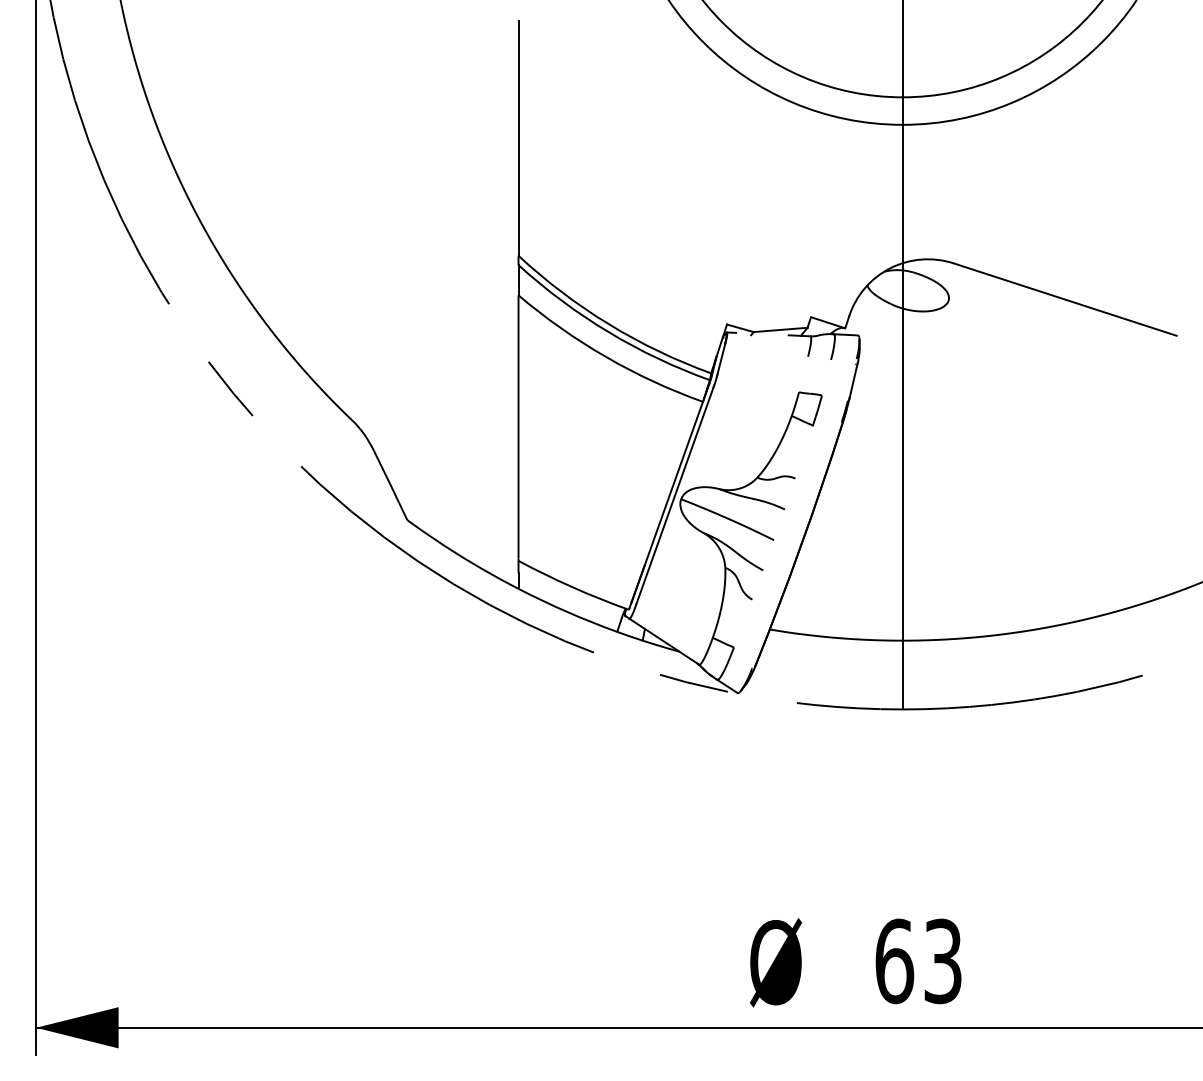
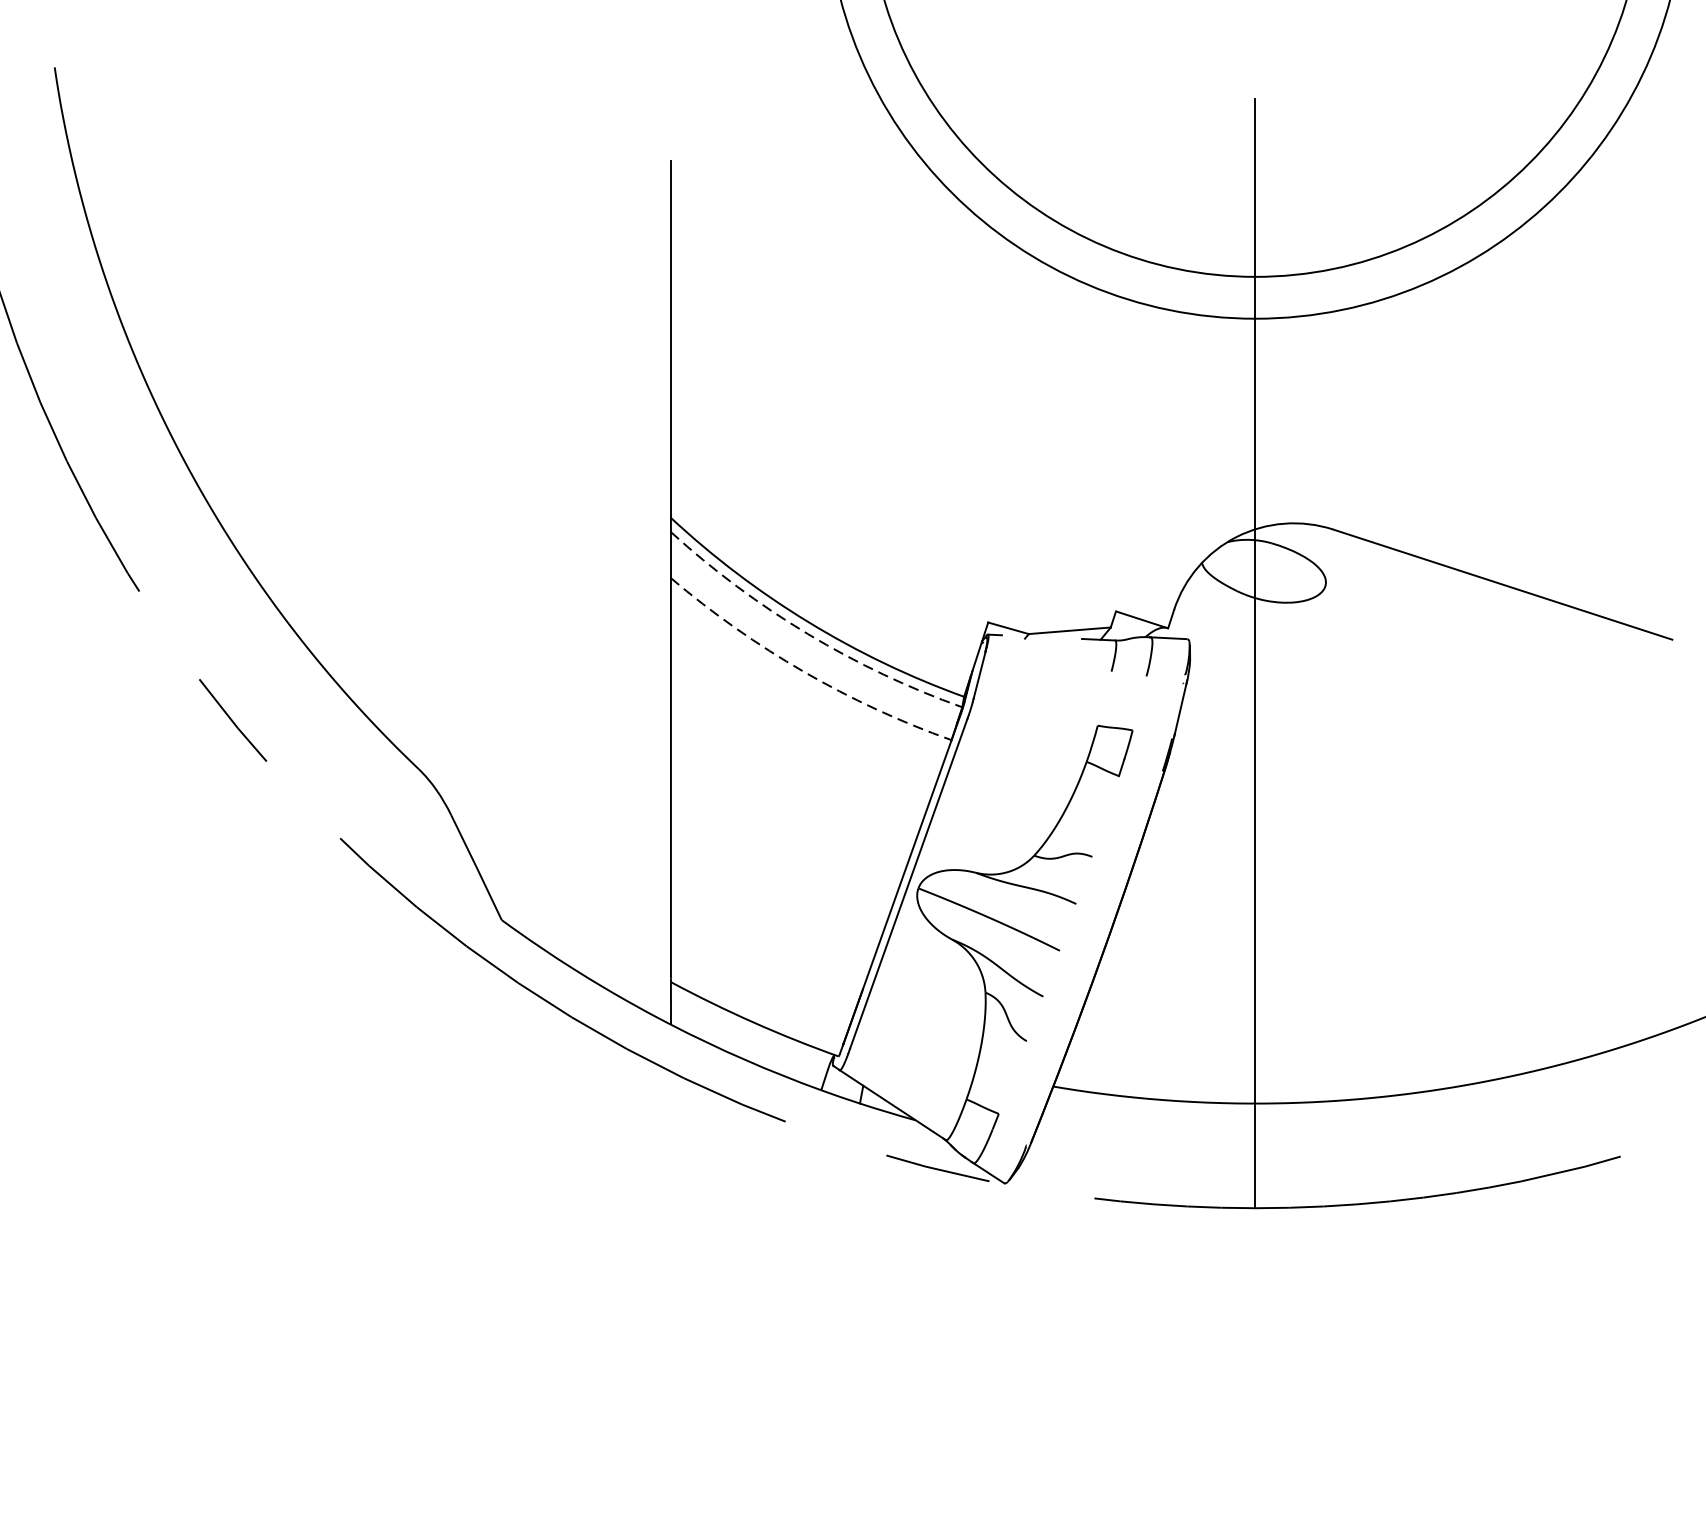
arc: (608, 332) -> (807, 634), solid -> dashed
arc: (605, 356) -> (803, 671), solid -> dashed

